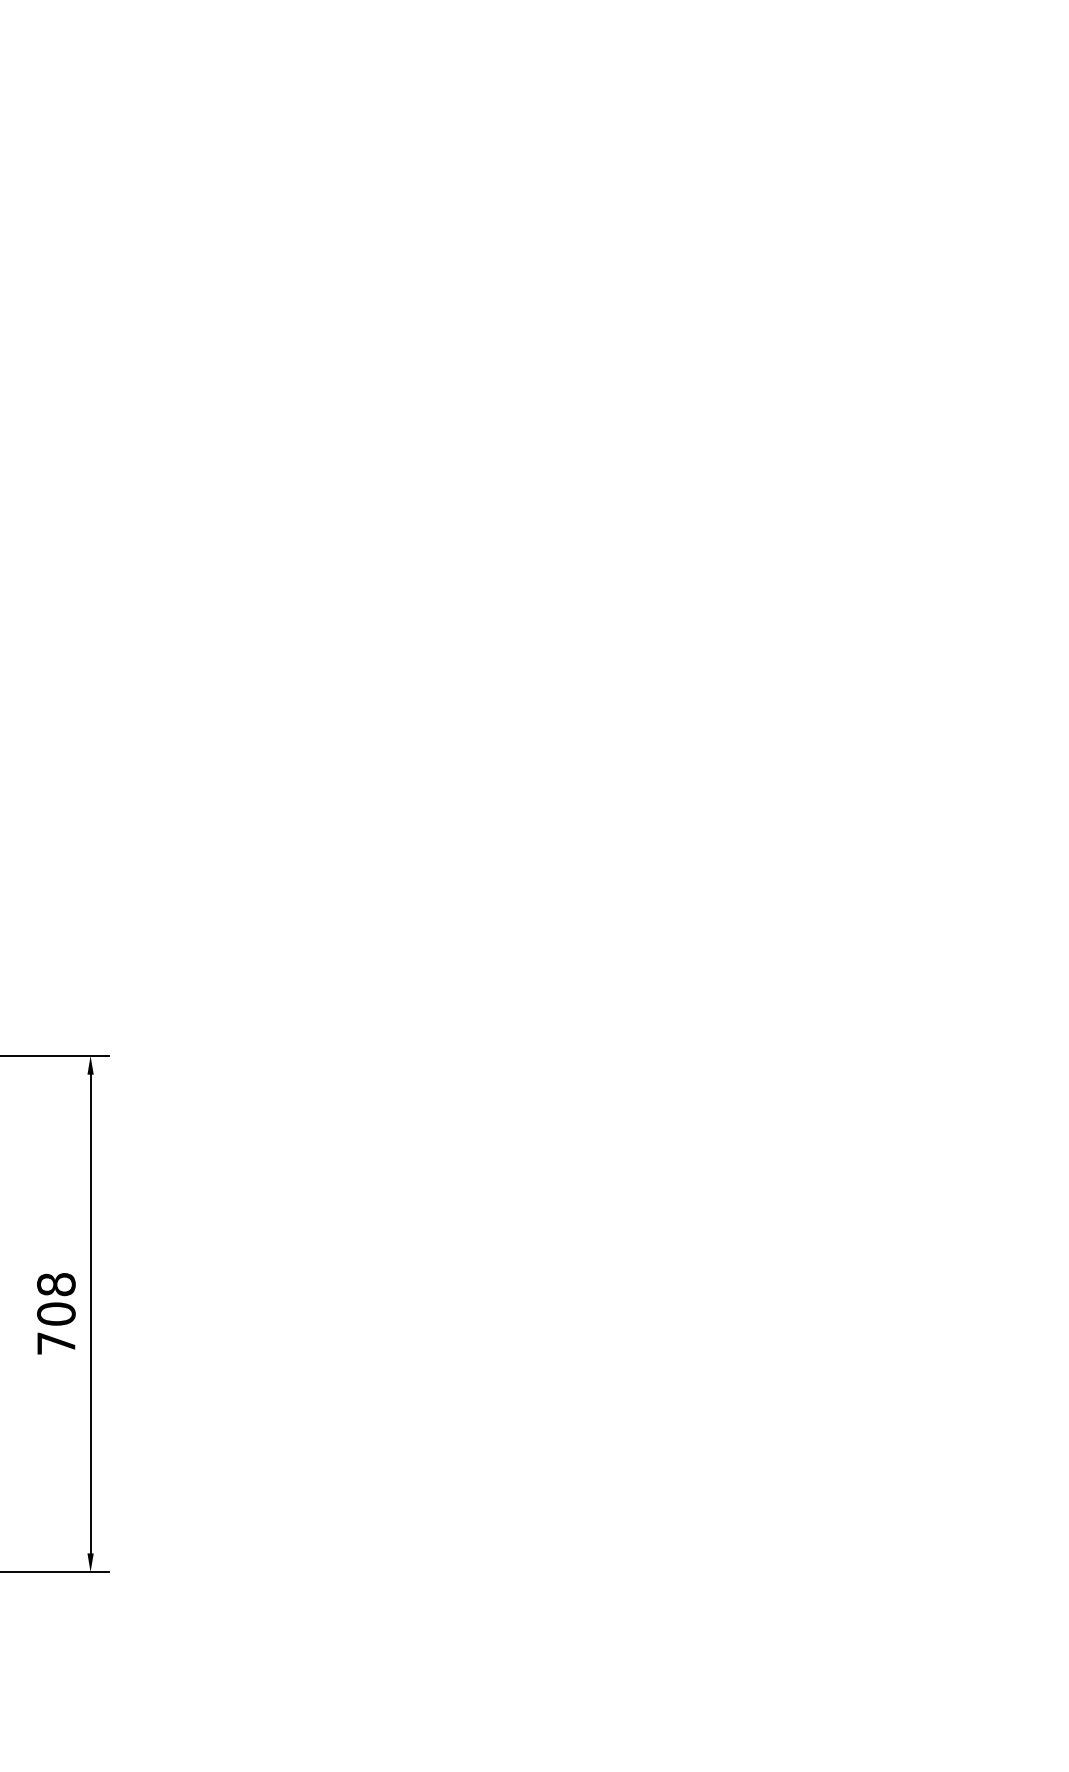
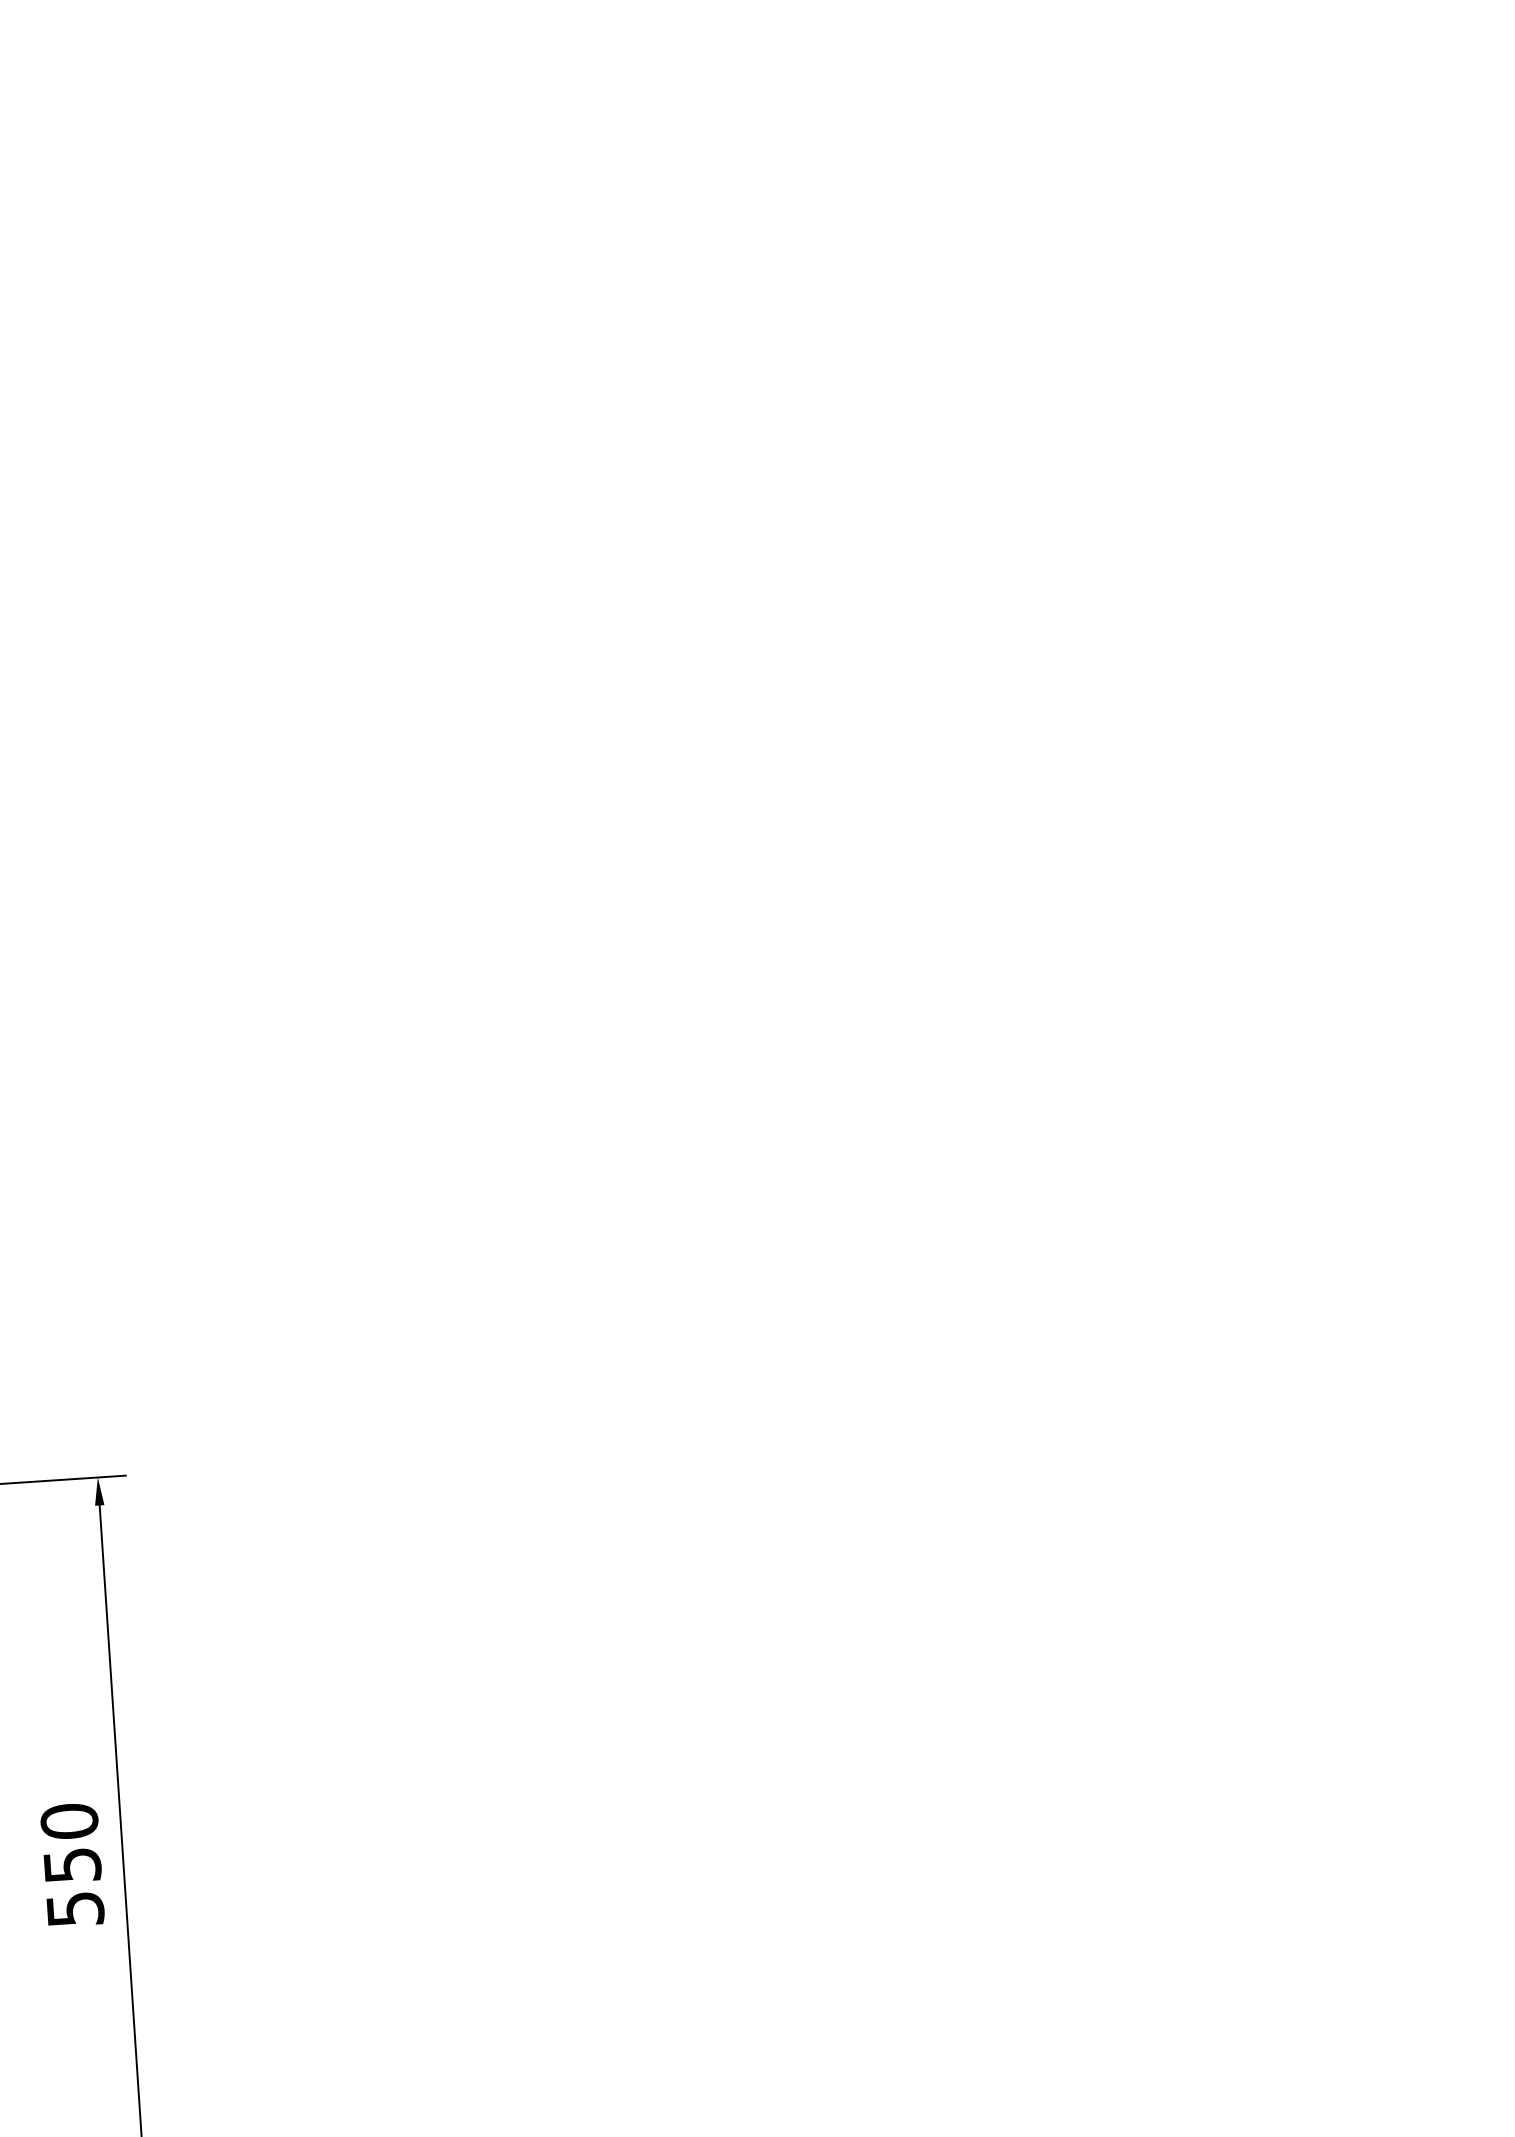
text: (56, 1313) -> (72, 1864), 708 -> 550

